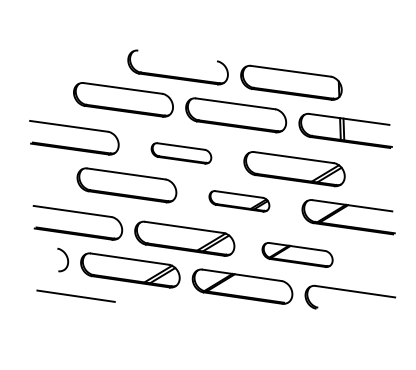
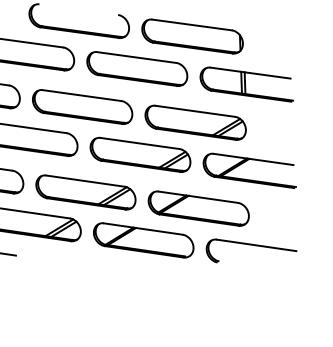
part: (181, 153) -> (82, 107), size x1.67
part: (239, 201) -> (140, 155), size x1.67
part: (297, 254) -> (198, 208), size x1.43

